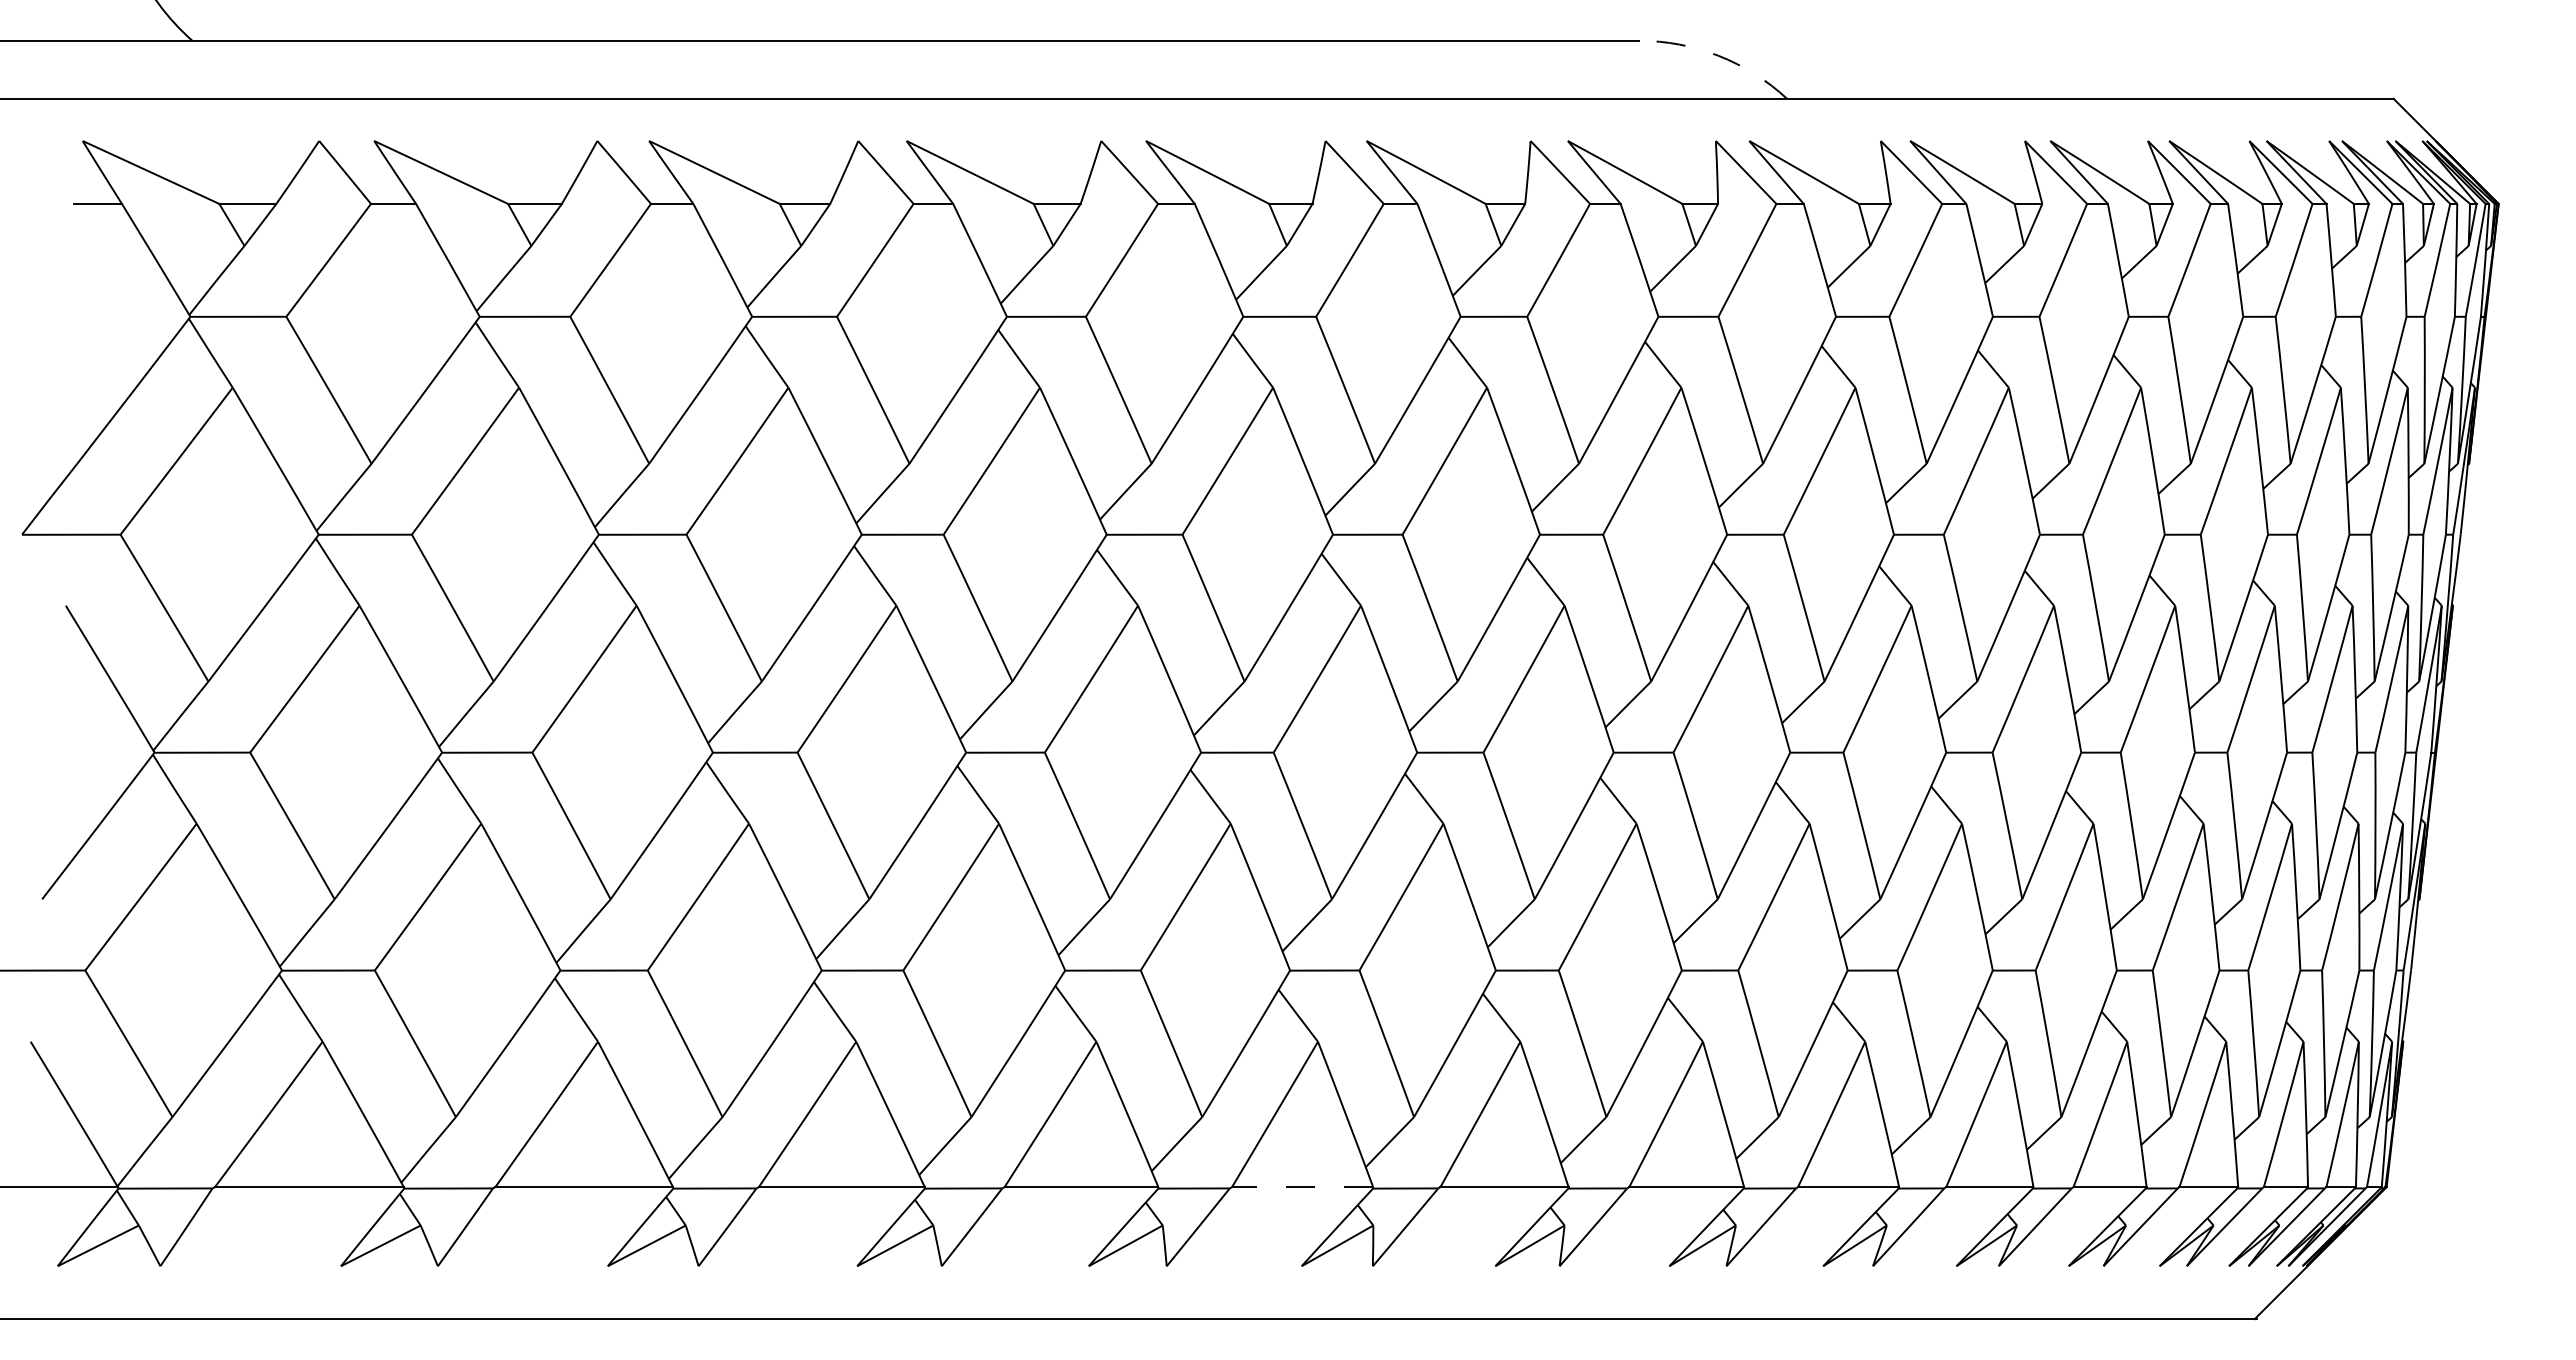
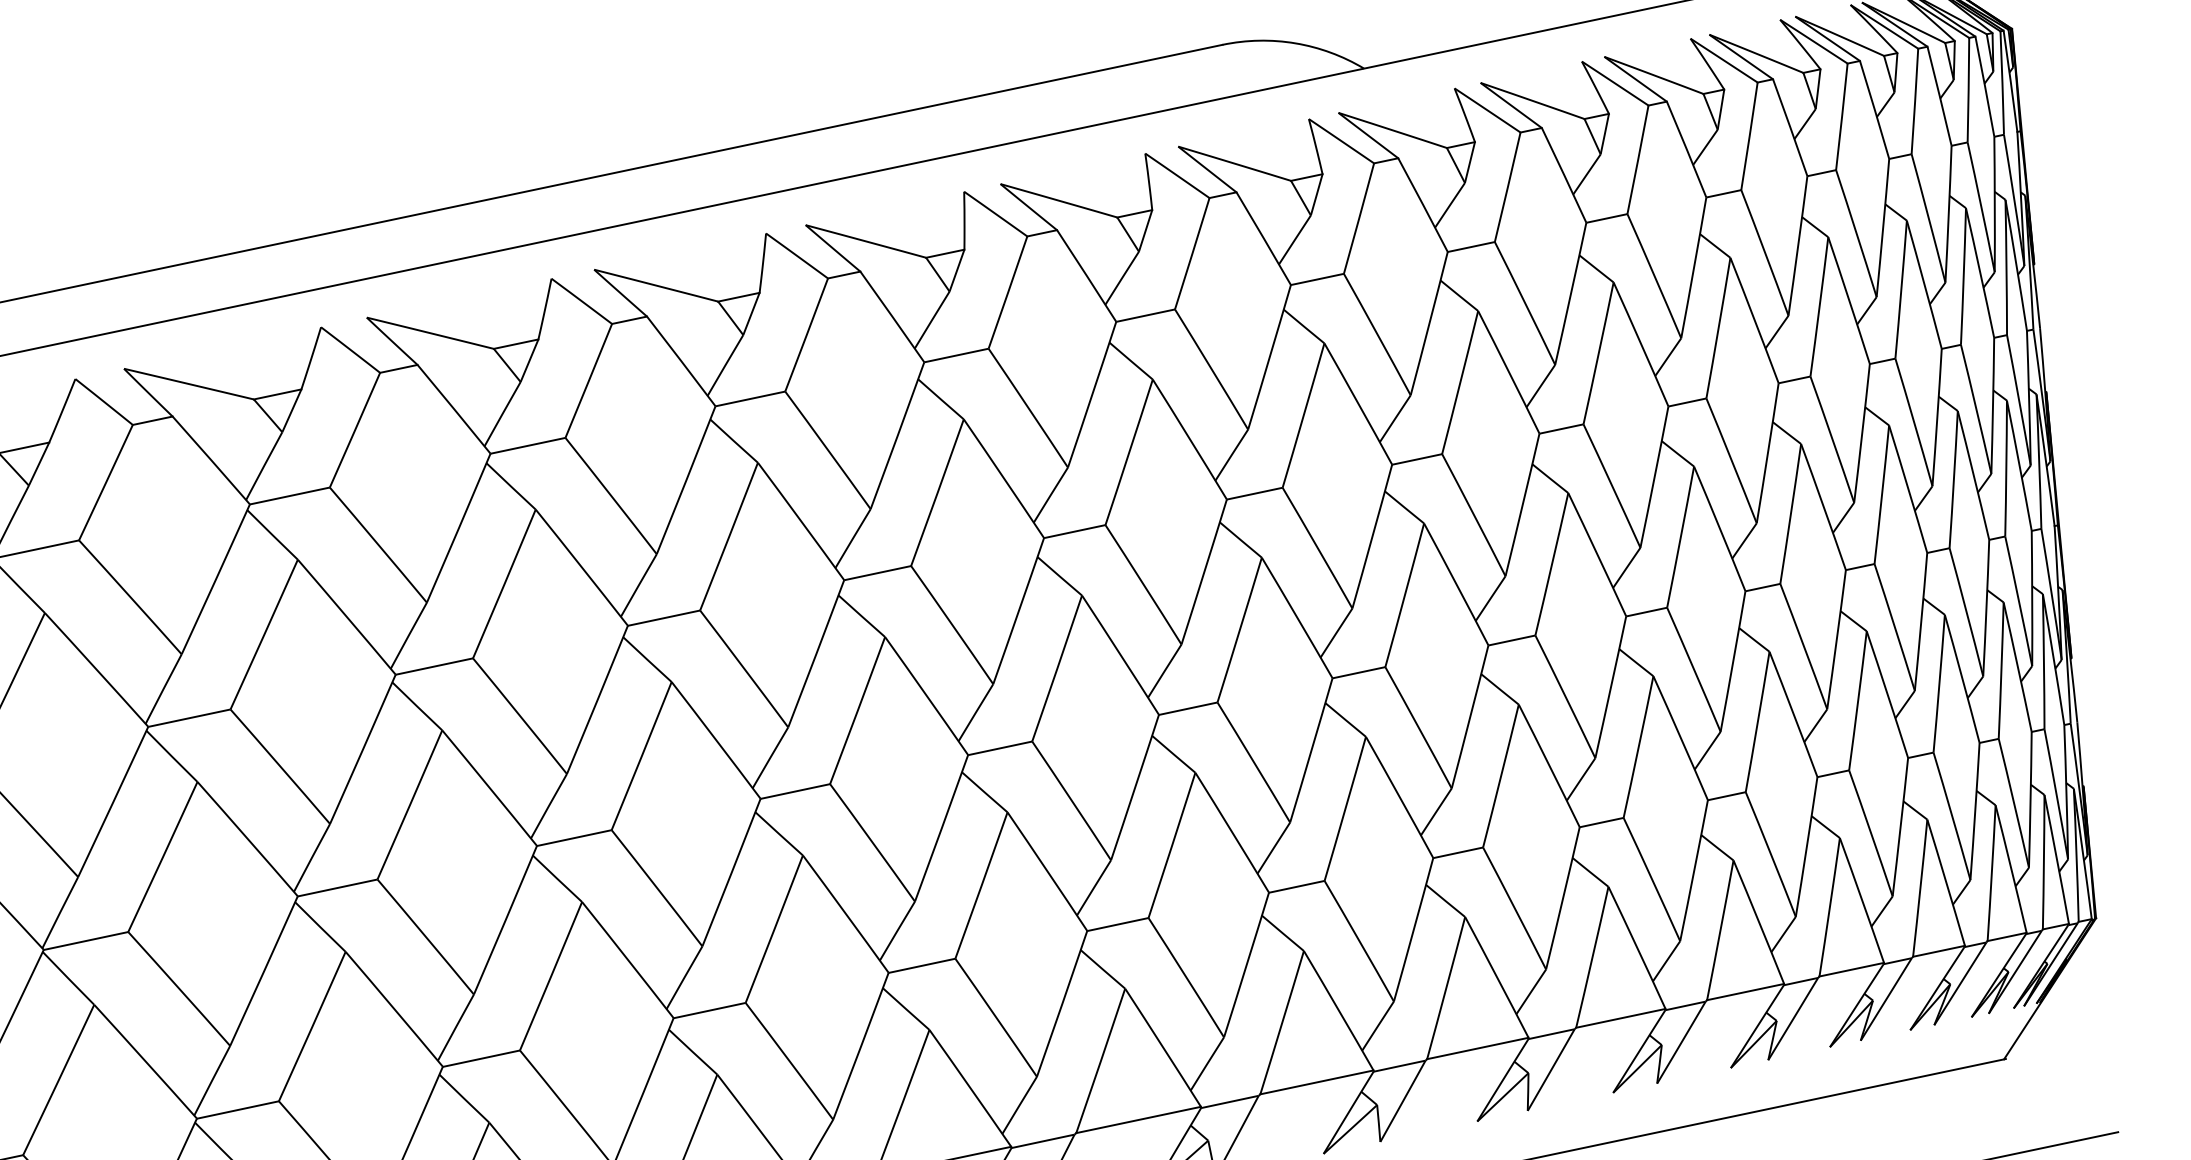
arc: (1718, 55) -> (1295, 43), dashed -> solid
line: (1302, 1187) -> (1138, 1120), dashed -> solid

